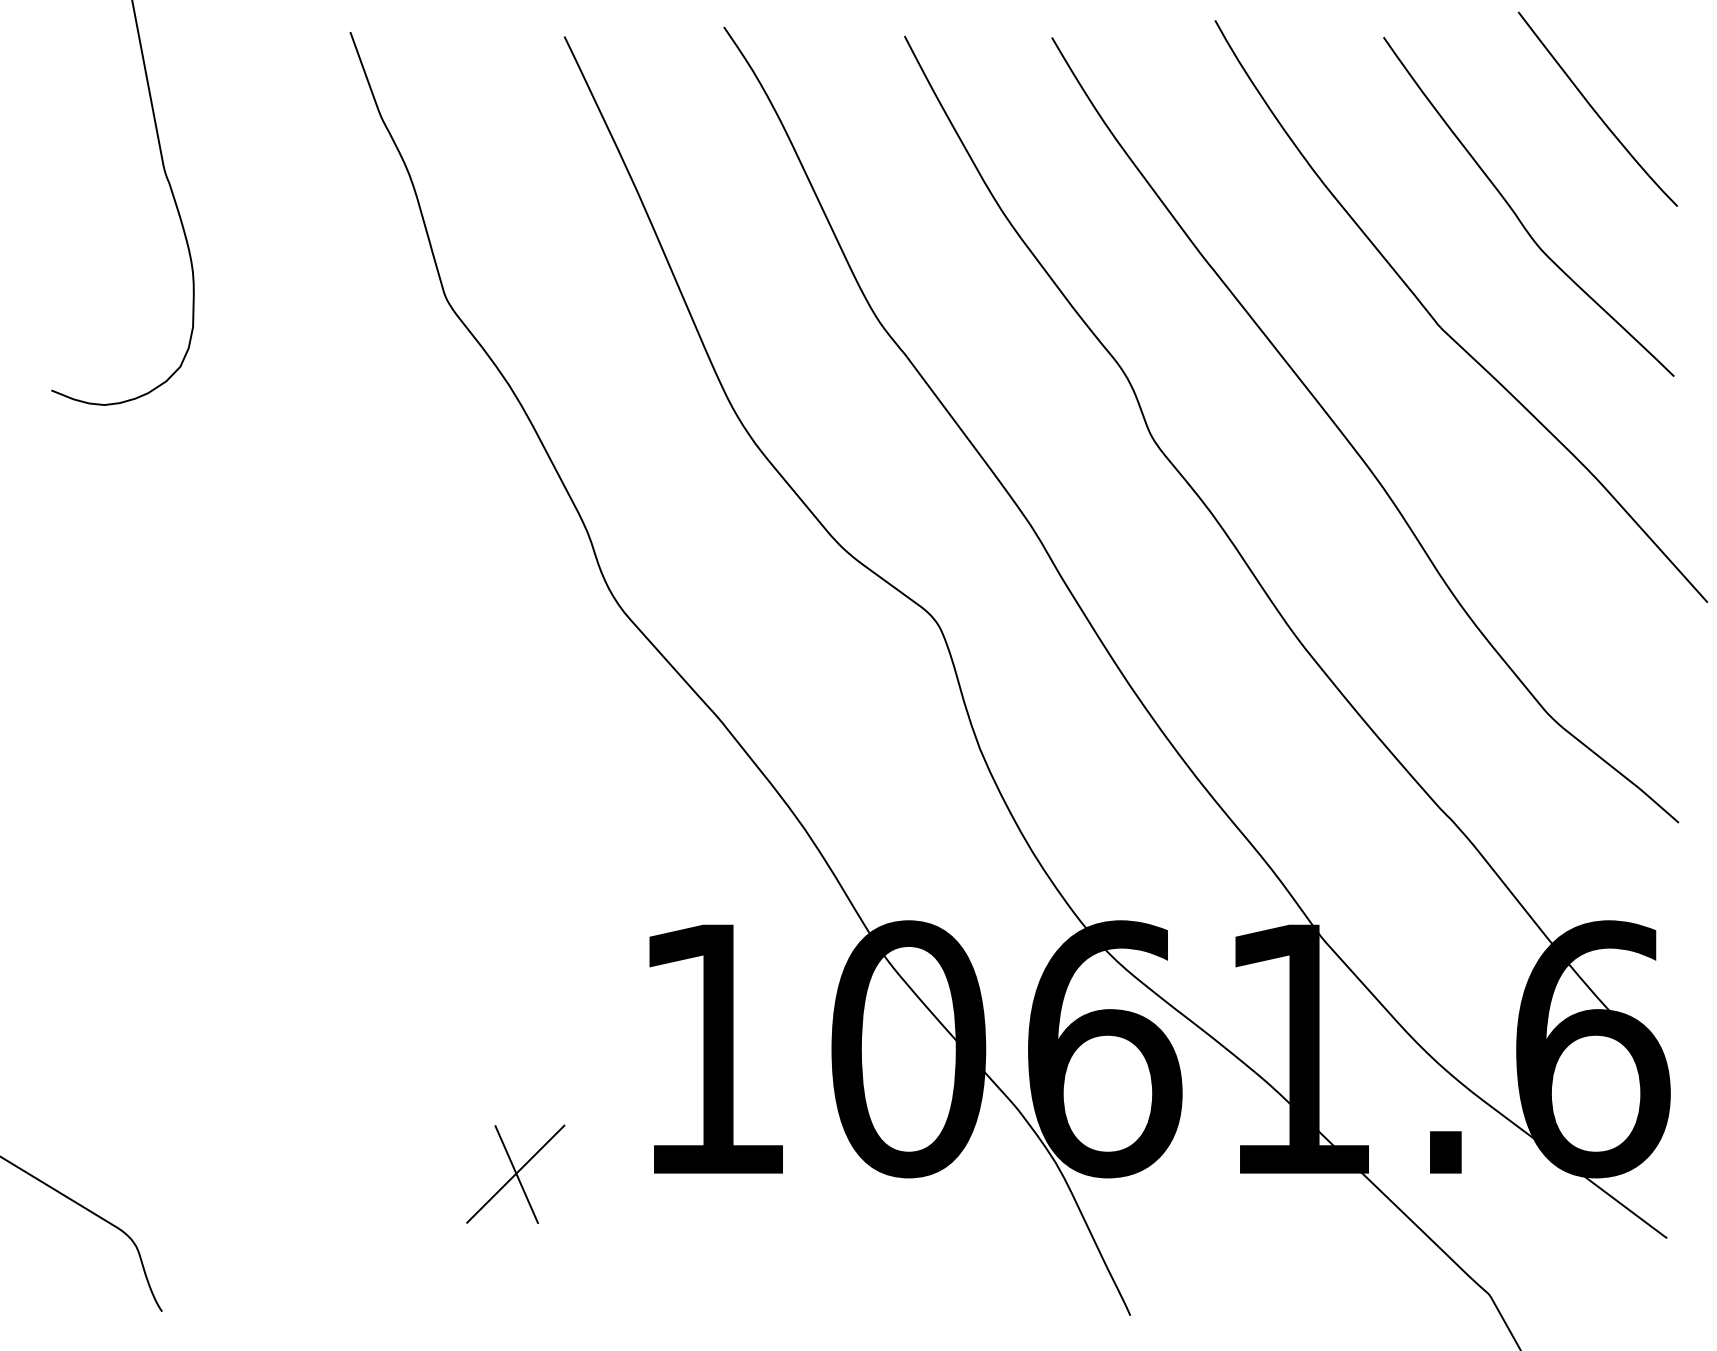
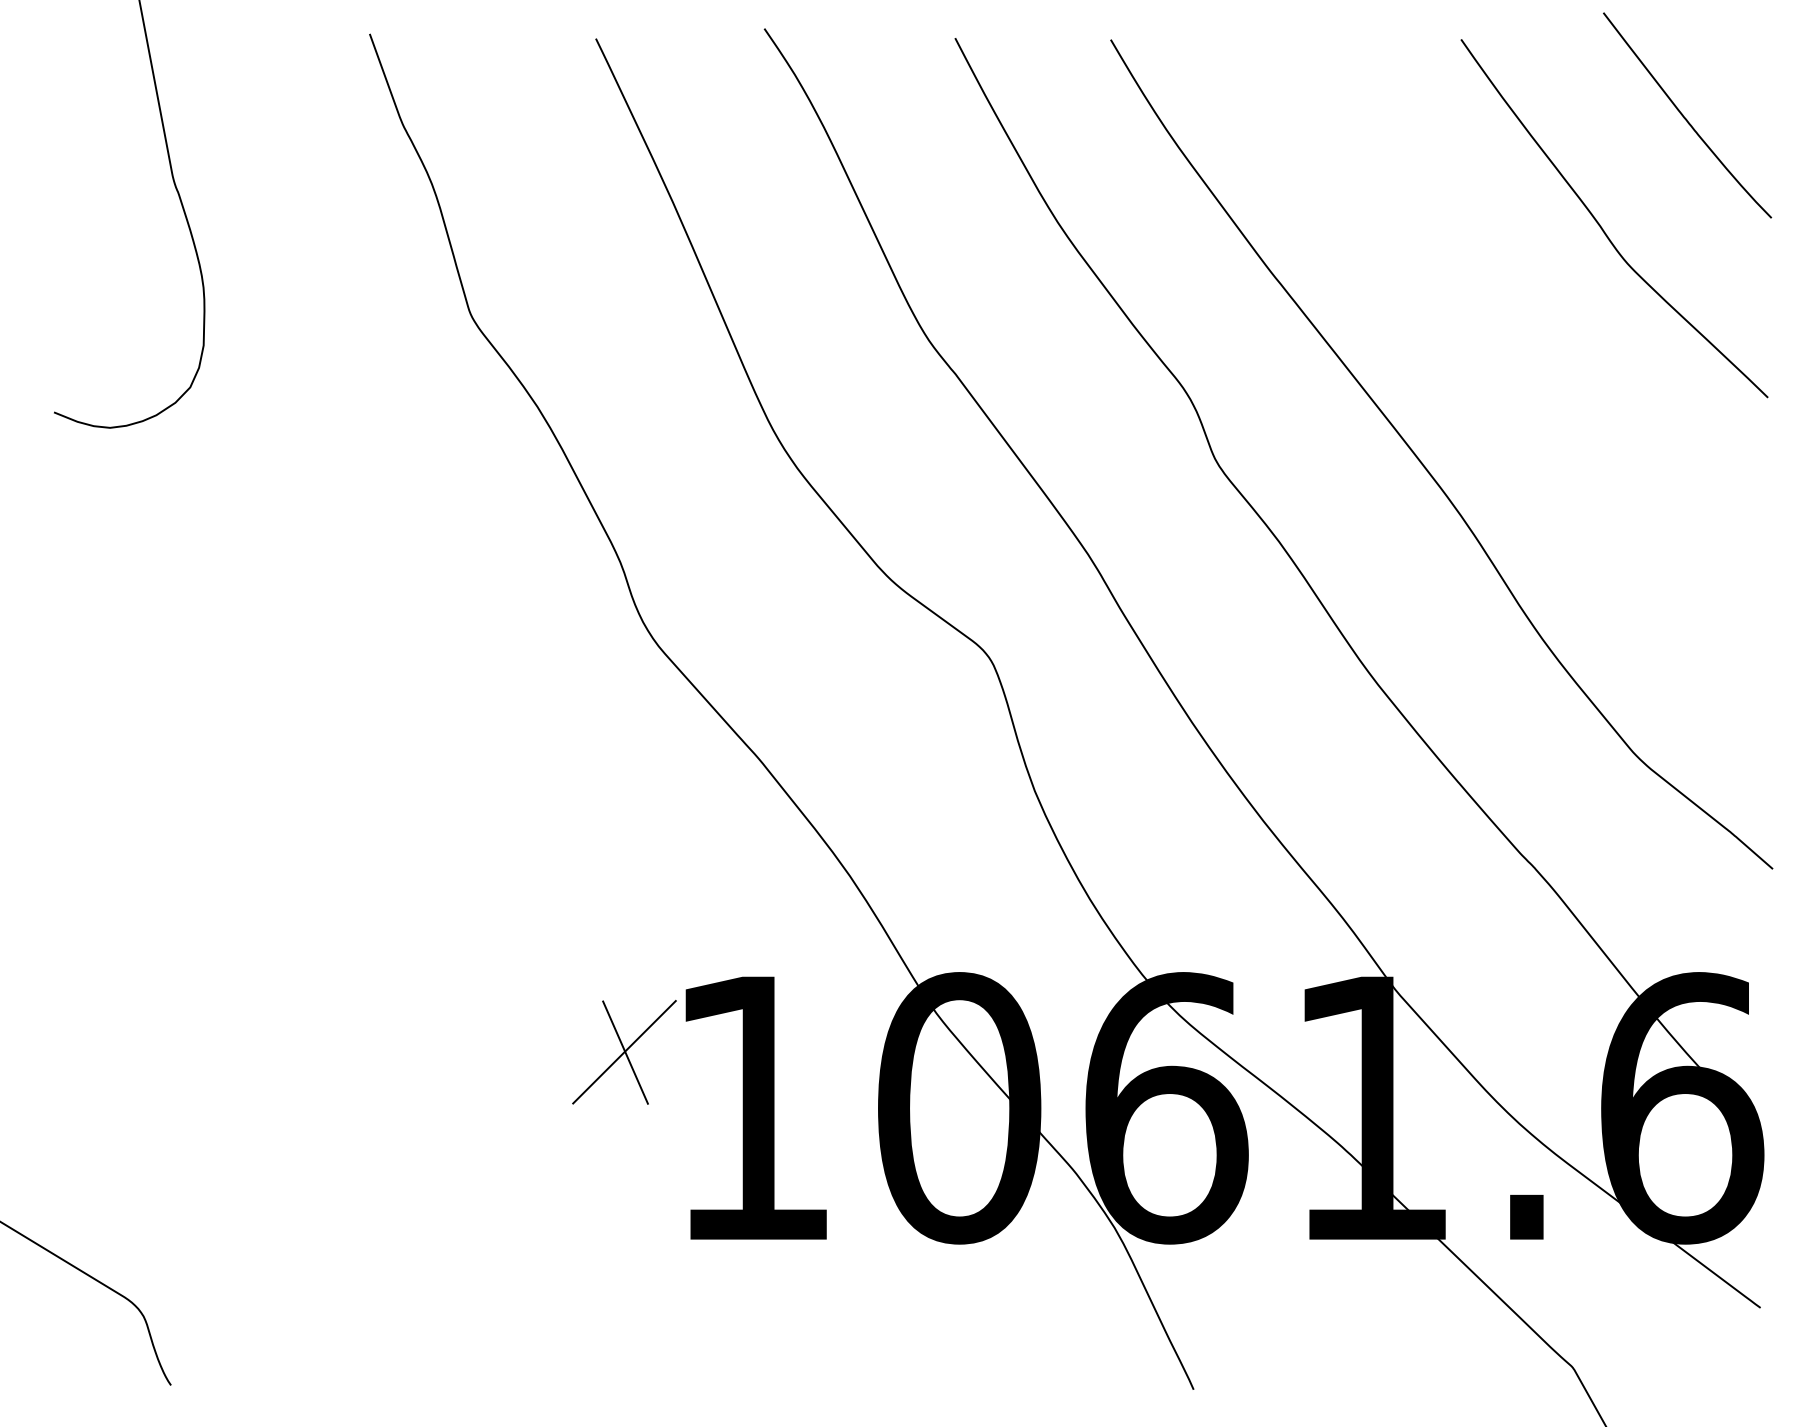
curve: (1442, 328) -> (1523, 346), removed
part: (515, 1174) -> (624, 1052), moved

